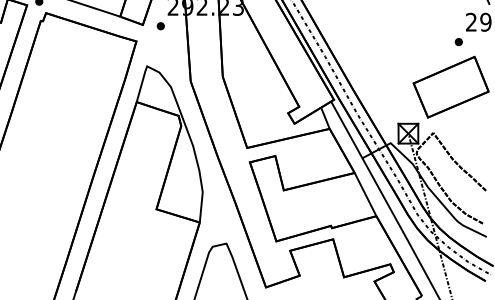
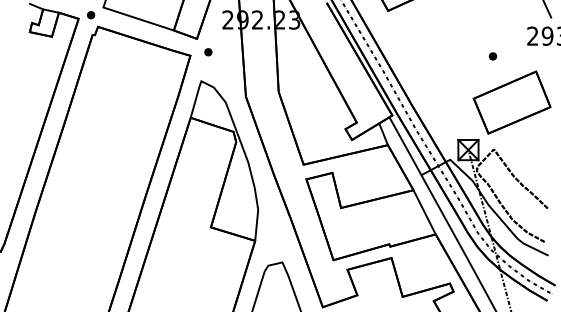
part: (160, 26) -> (208, 52), moved
part: (458, 42) -> (492, 56), moved

